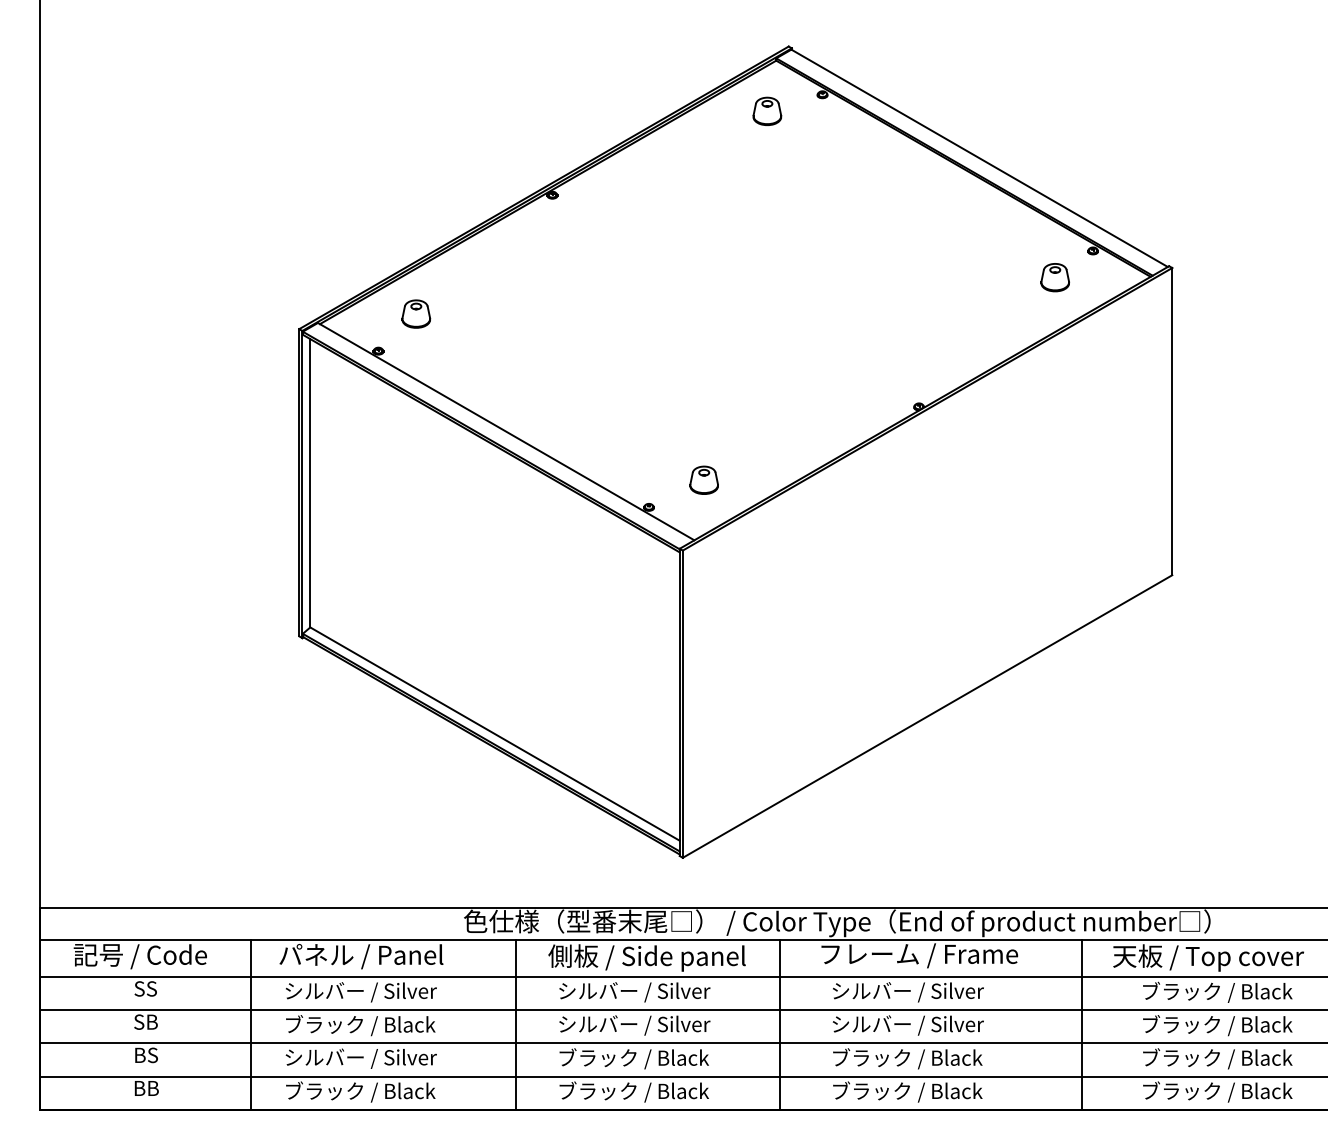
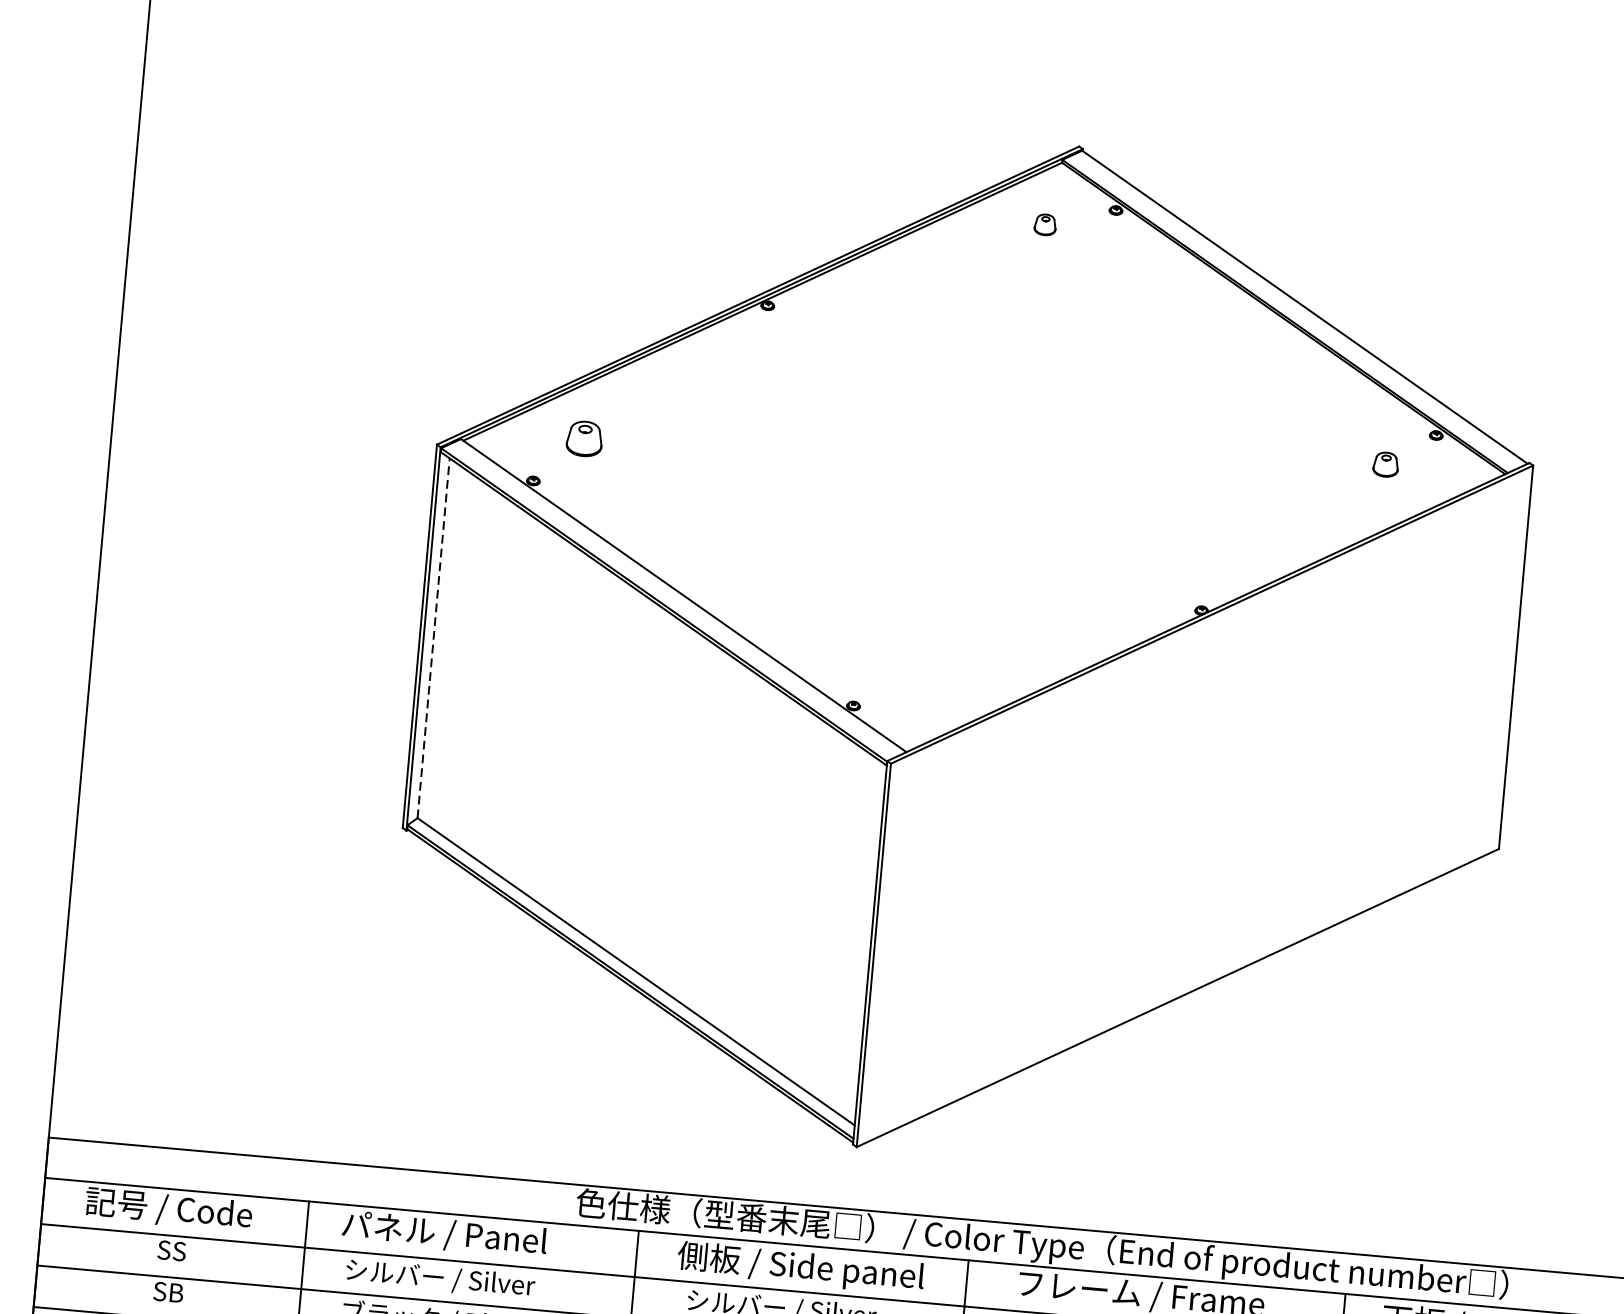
part: (767, 110) -> (1045, 223), size x0.6
part: (1054, 277) -> (1385, 464), size x0.7
part: (703, 479) -> (924, 677), removed
line: (310, 482) -> (433, 637), solid -> dashed

